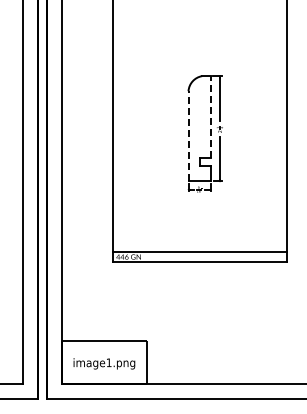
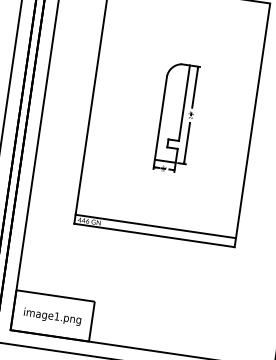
line: (211, 117) -> (184, 103), dashed -> solid
line: (188, 135) -> (161, 117), dashed -> solid

